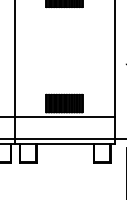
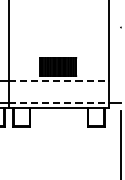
line: (65, 117) -> (59, 80), solid -> dashed
line: (65, 139) -> (59, 103), solid -> dashed

